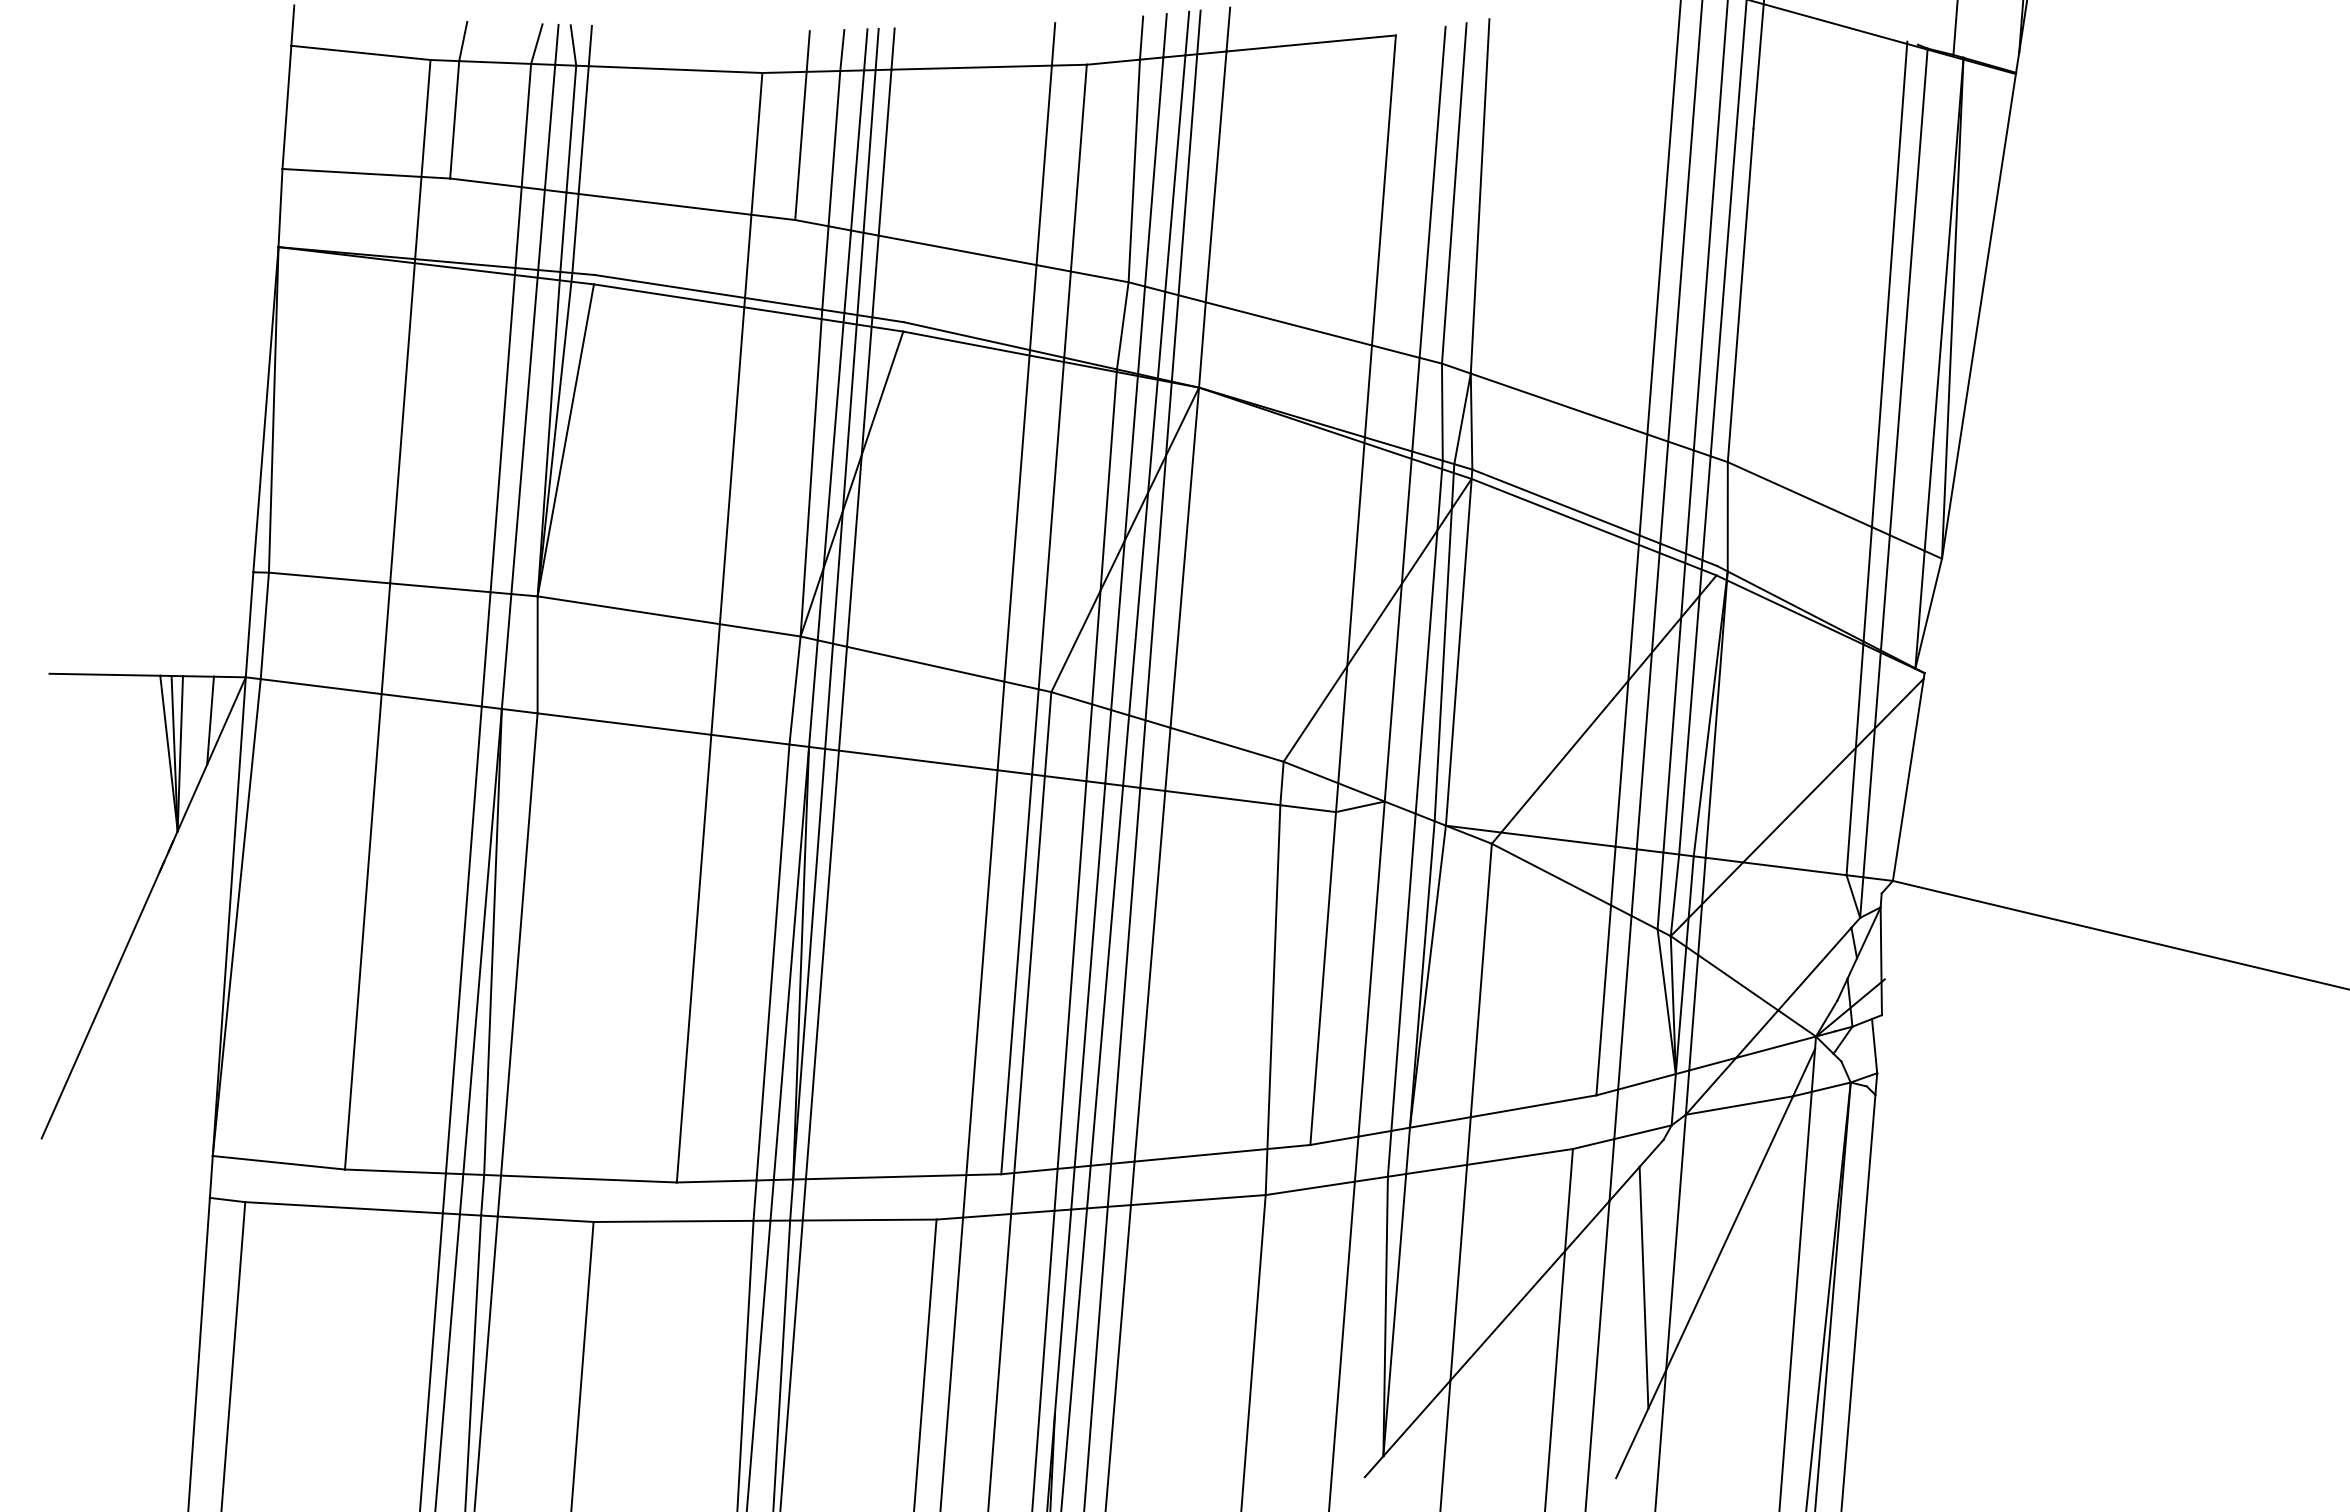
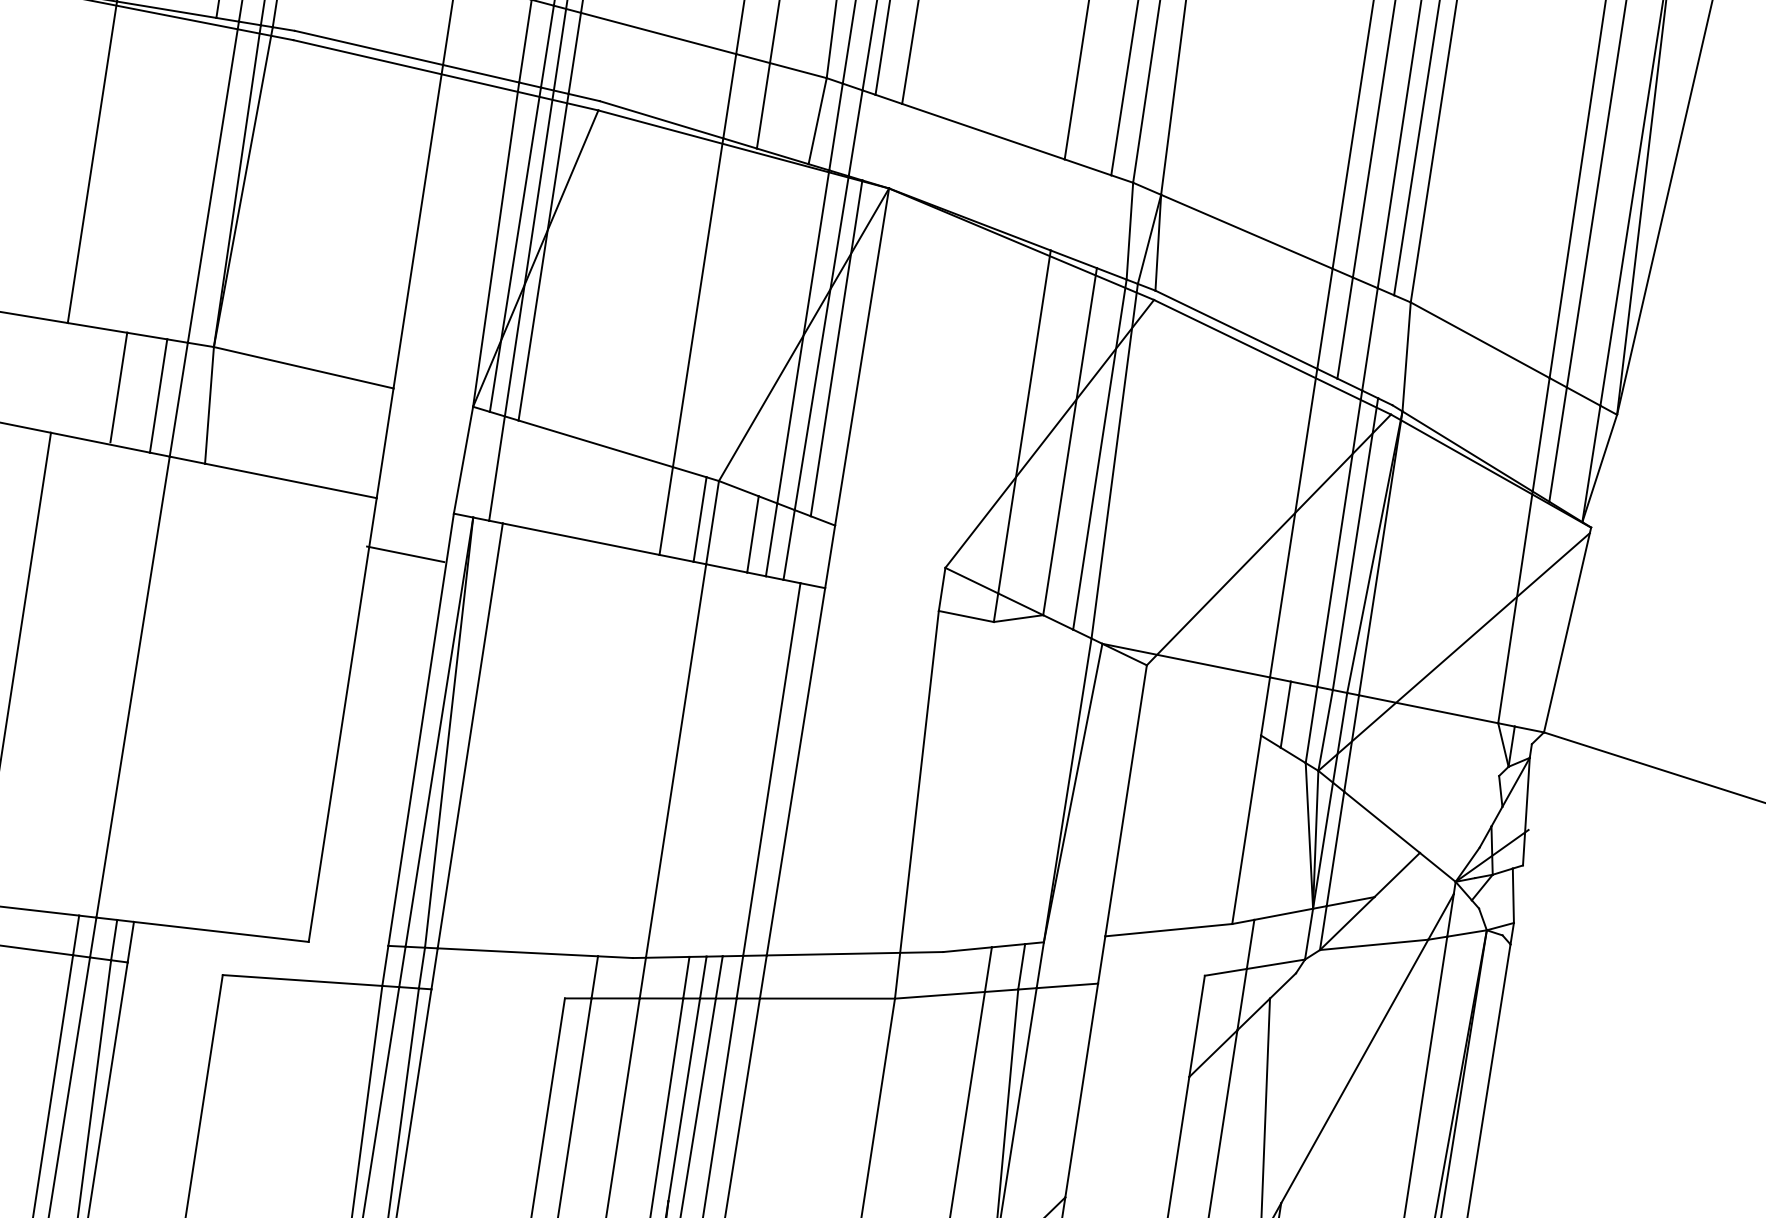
line: (1174, 338) -> (868, 137), removed
line: (1202, 344) -> (895, 145), removed
line: (1367, 391) -> (1056, 204), removed
line: (1415, 404) -> (1103, 221), removed
line: (502, 430) -> (191, 179), removed
line: (565, 440) -> (253, 193), removed
line: (1706, 508) -> (1386, 347), removed
line: (1051, 523) -> (731, 312), removed
line: (1104, 536) -> (783, 329), removed
line: (759, 630) -> (432, 397), removed
line: (385, 638) -> (118, 387), moved
line: (1458, 647) -> (1128, 467), removed
line: (813, 693) -> (481, 464), removed
line: (1648, 696) -> (1314, 530), removed
line: (842, 698) -> (510, 471), removed
line: (750, 739) -> (405, 554), moved
line: (1226, 744) -> (889, 546), removed
line: (1142, 753) -> (805, 549), removed
line: (1871, 763) -> (1531, 613), removed
line: (1222, 797) -> (881, 598), removed
line: (1551, 874) -> (1204, 700), removed
line: (463, 939) -> (114, 683), removed
line: (492, 941) -> (142, 687), removed
line: (519, 944) -> (169, 692), removed
line: (809, 963) -> (457, 733), removed
line: (1371, 968) -> (1017, 780), removed
line: (1814, 968) -> (1459, 813), removed
line: (1403, 971) -> (1049, 786), removed
line: (981, 972) -> (628, 755), removed
line: (1016, 974) -> (663, 760), removed
line: (1071, 974) -> (717, 764), removed
line: (1089, 975) -> (735, 766), removed
line: (1106, 975) -> (752, 767), removed
line: (1323, 978) -> (968, 787), removed
line: (1624, 1002) -> (1267, 833), removed
line: (1776, 1046) -> (1415, 888), removed
line: (1439, 1122) -> (1073, 939), removed
line: (1519, 1156) -> (1150, 979), removed
line: (716, 1181) -> (348, 943), removed
line: (545, 1218) -> (175, 968), removed
line: (869, 1219) -> (498, 993), removed
line: (1675, 1242) -> (1300, 1076), removed
line: (1507, 1315) -> (1127, 1136), removed

